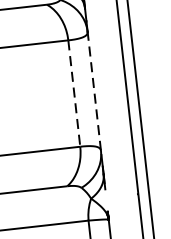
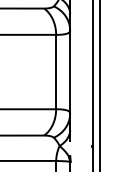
line: (94, 91) -> (70, 72), dashed -> solid
line: (74, 94) -> (56, 72), dashed -> solid

